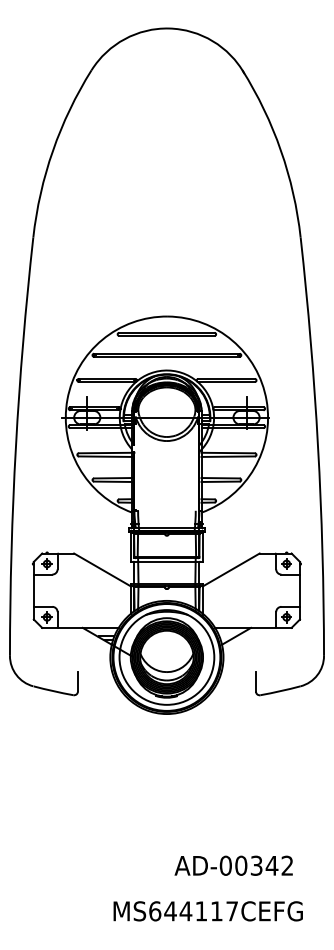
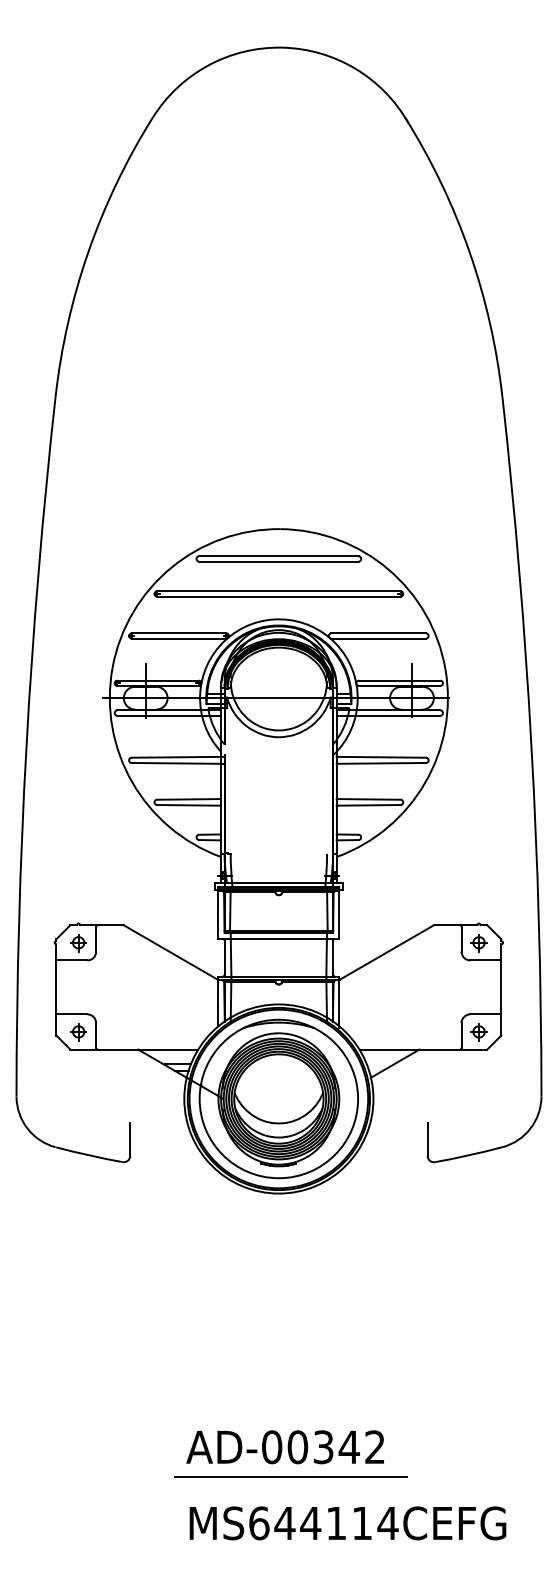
text: (233, 865) -> (284, 1446), moved
line: (174, 883) -> (291, 1476), added
text: (231, 911) -> (386, 1523), MS644117CEFG -> MS644114CEFG

